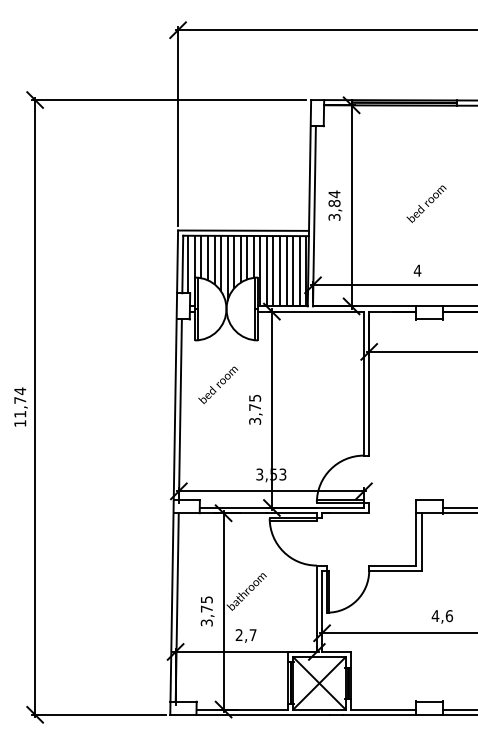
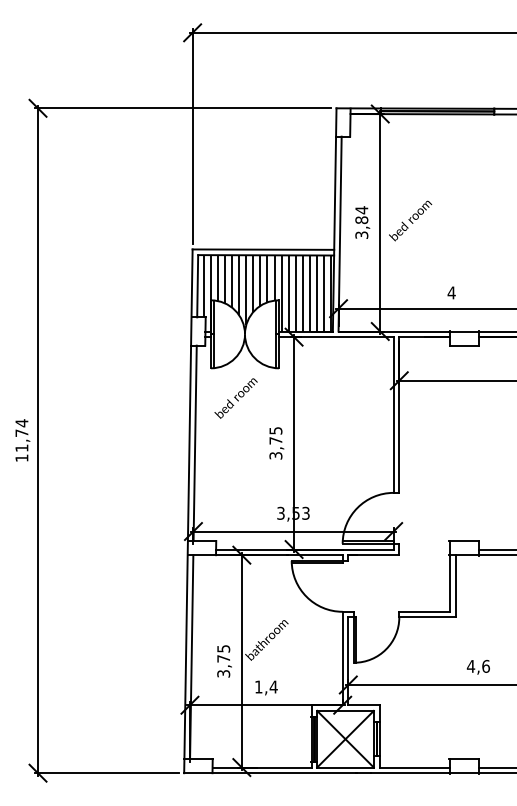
text: (426, 203) -> (410, 220), moved
text: (218, 385) -> (236, 398), moved
text: (245, 634) -> (265, 686), 2,7 -> 1,4

